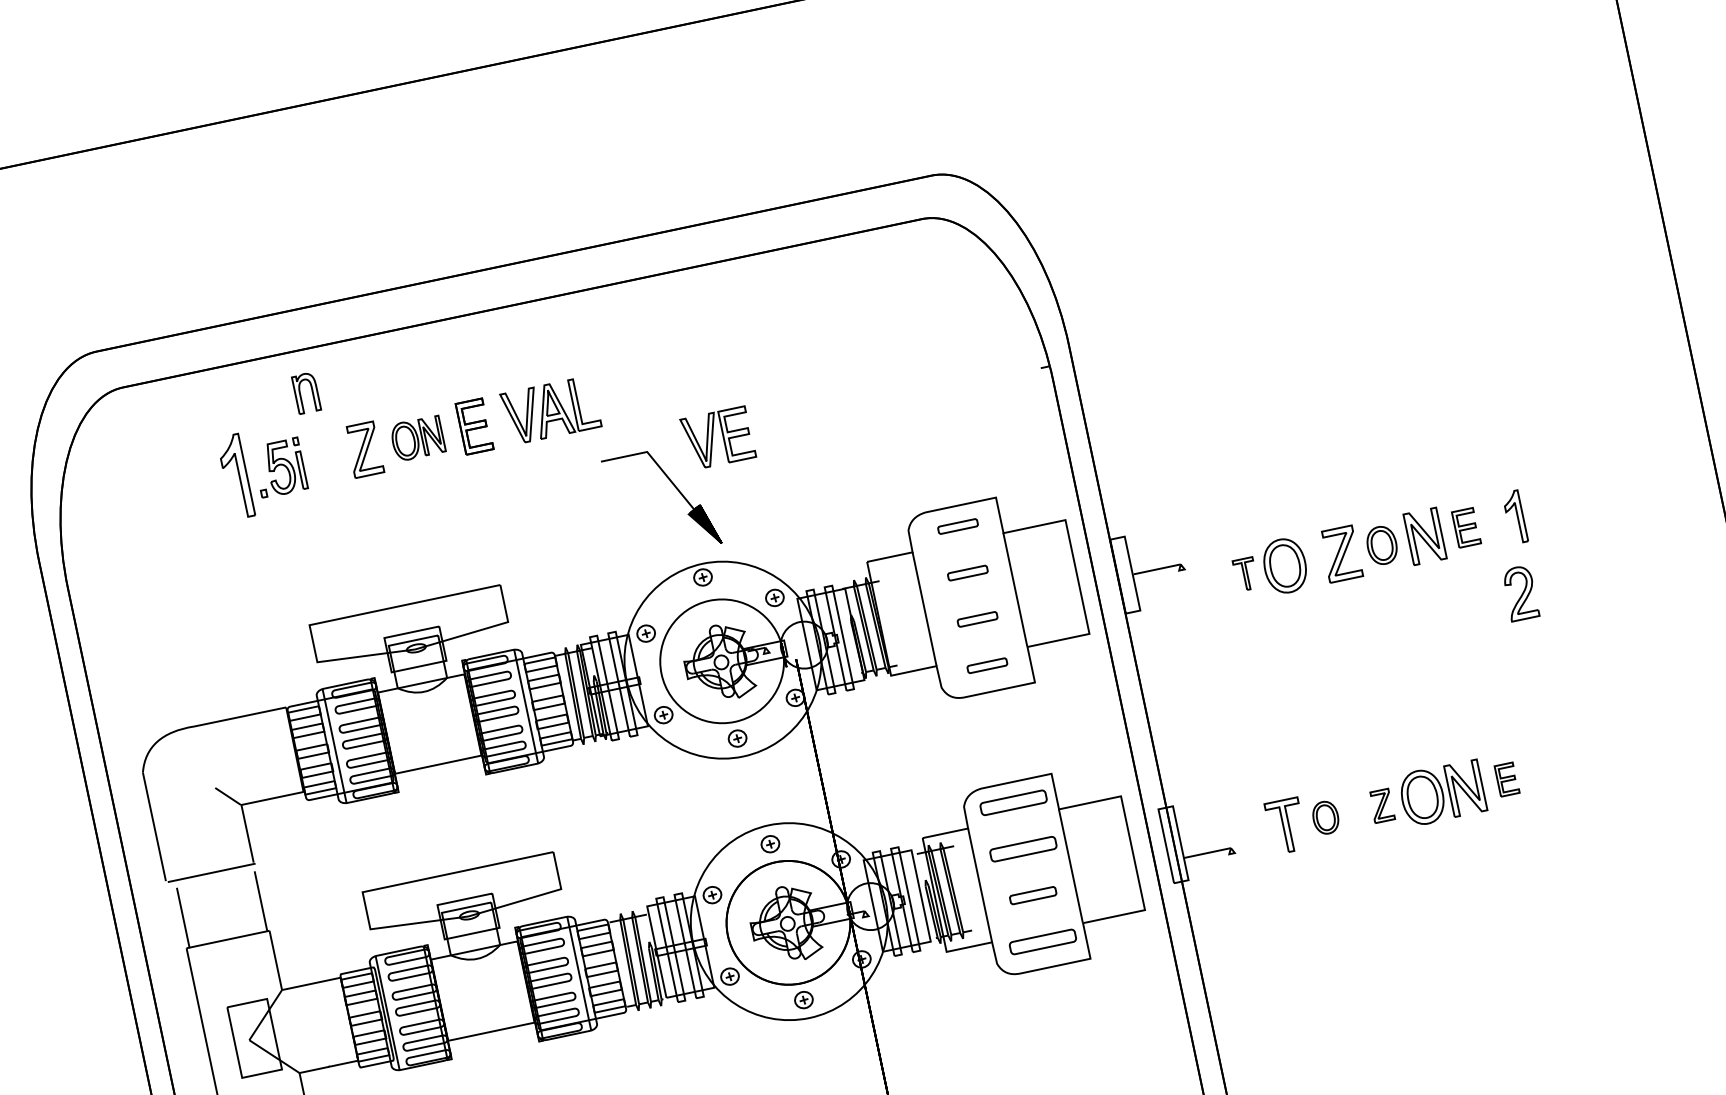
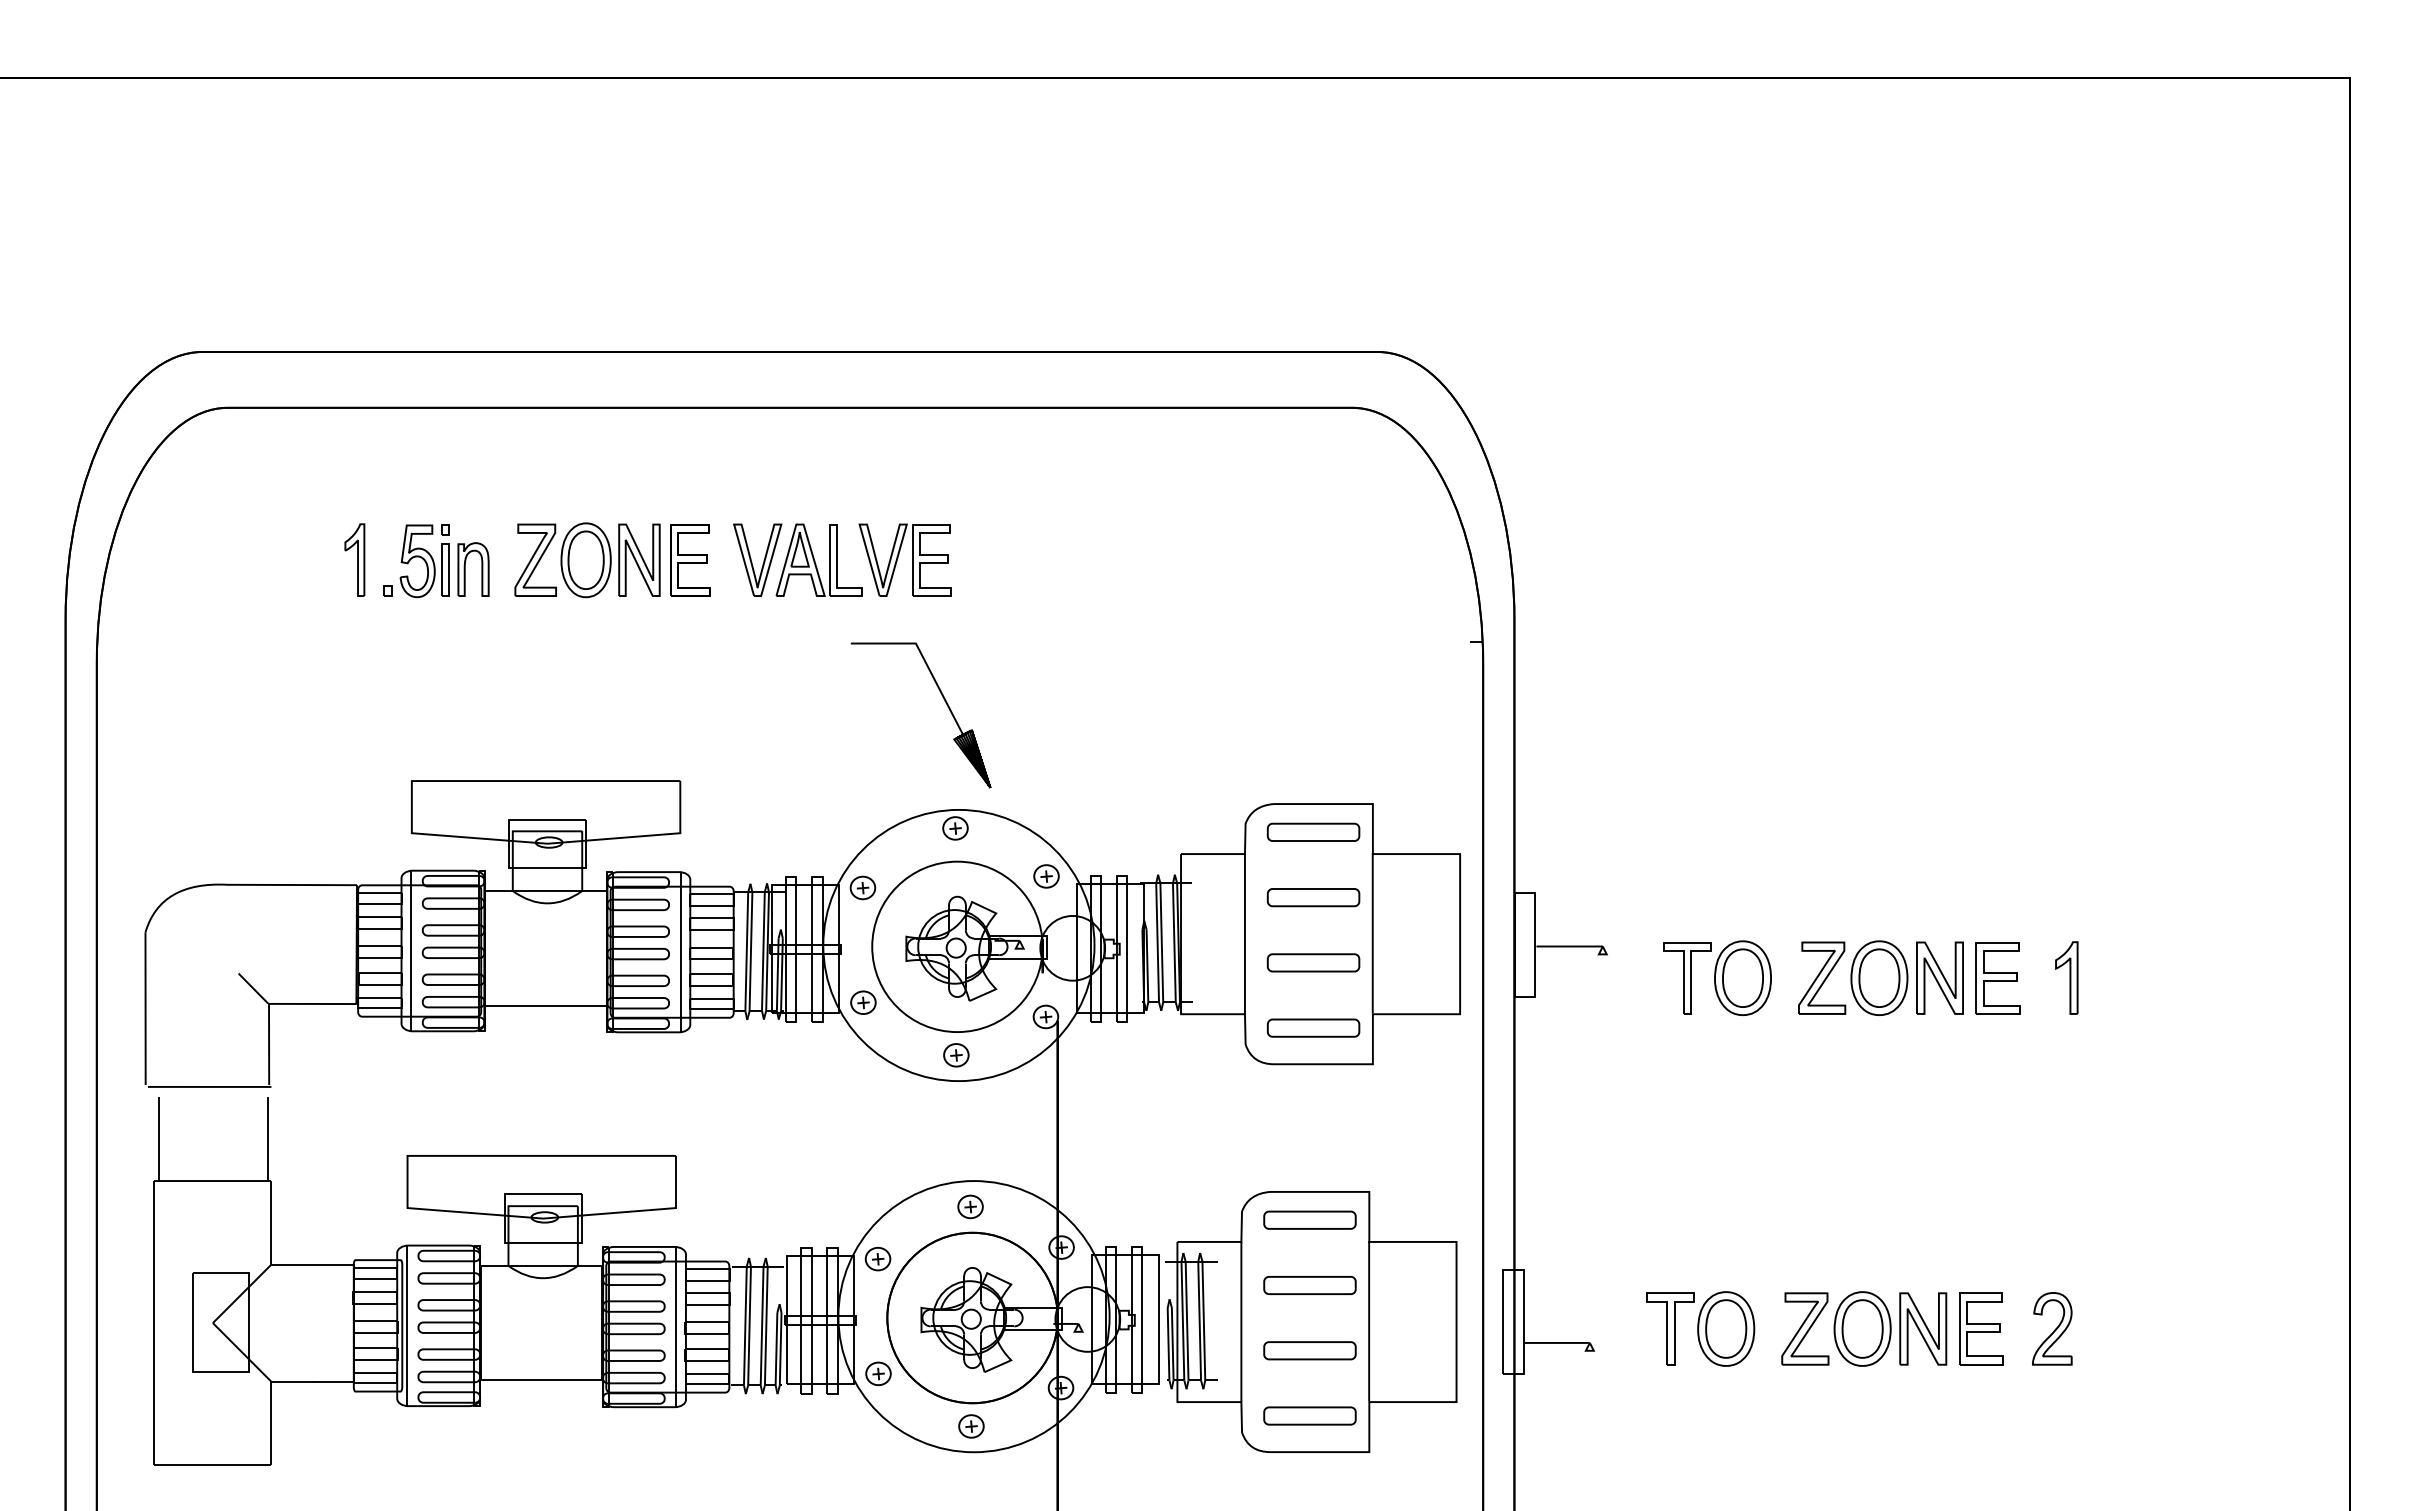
part: (300, 394) -> (465, 569), moved
part: (417, 438) -> (610, 560), size x1.43
part: (712, 438) -> (898, 558), moved
part: (235, 476) -> (354, 559), size x0.62
part: (957, 526) -> (1313, 831), size x1.67
part: (1466, 528) -> (1997, 978), size x1.43
part: (1382, 545) -> (1879, 977), size x1.43
part: (967, 572) -> (1313, 897), size x1.67
part: (1245, 574) -> (1687, 978), size x1.67
part: (1520, 593) -> (2052, 1328), moved
part: (977, 619) -> (1313, 962), size x1.67
part: (987, 665) -> (1313, 1027), size x1.67
part: (1507, 779) -> (1981, 1328), size x1.67
part: (1382, 805) -> (1805, 1328), size x1.67
part: (1325, 817) -> (1726, 1328), size x1.67
part: (1032, 895) -> (1309, 1350), size x1.43

